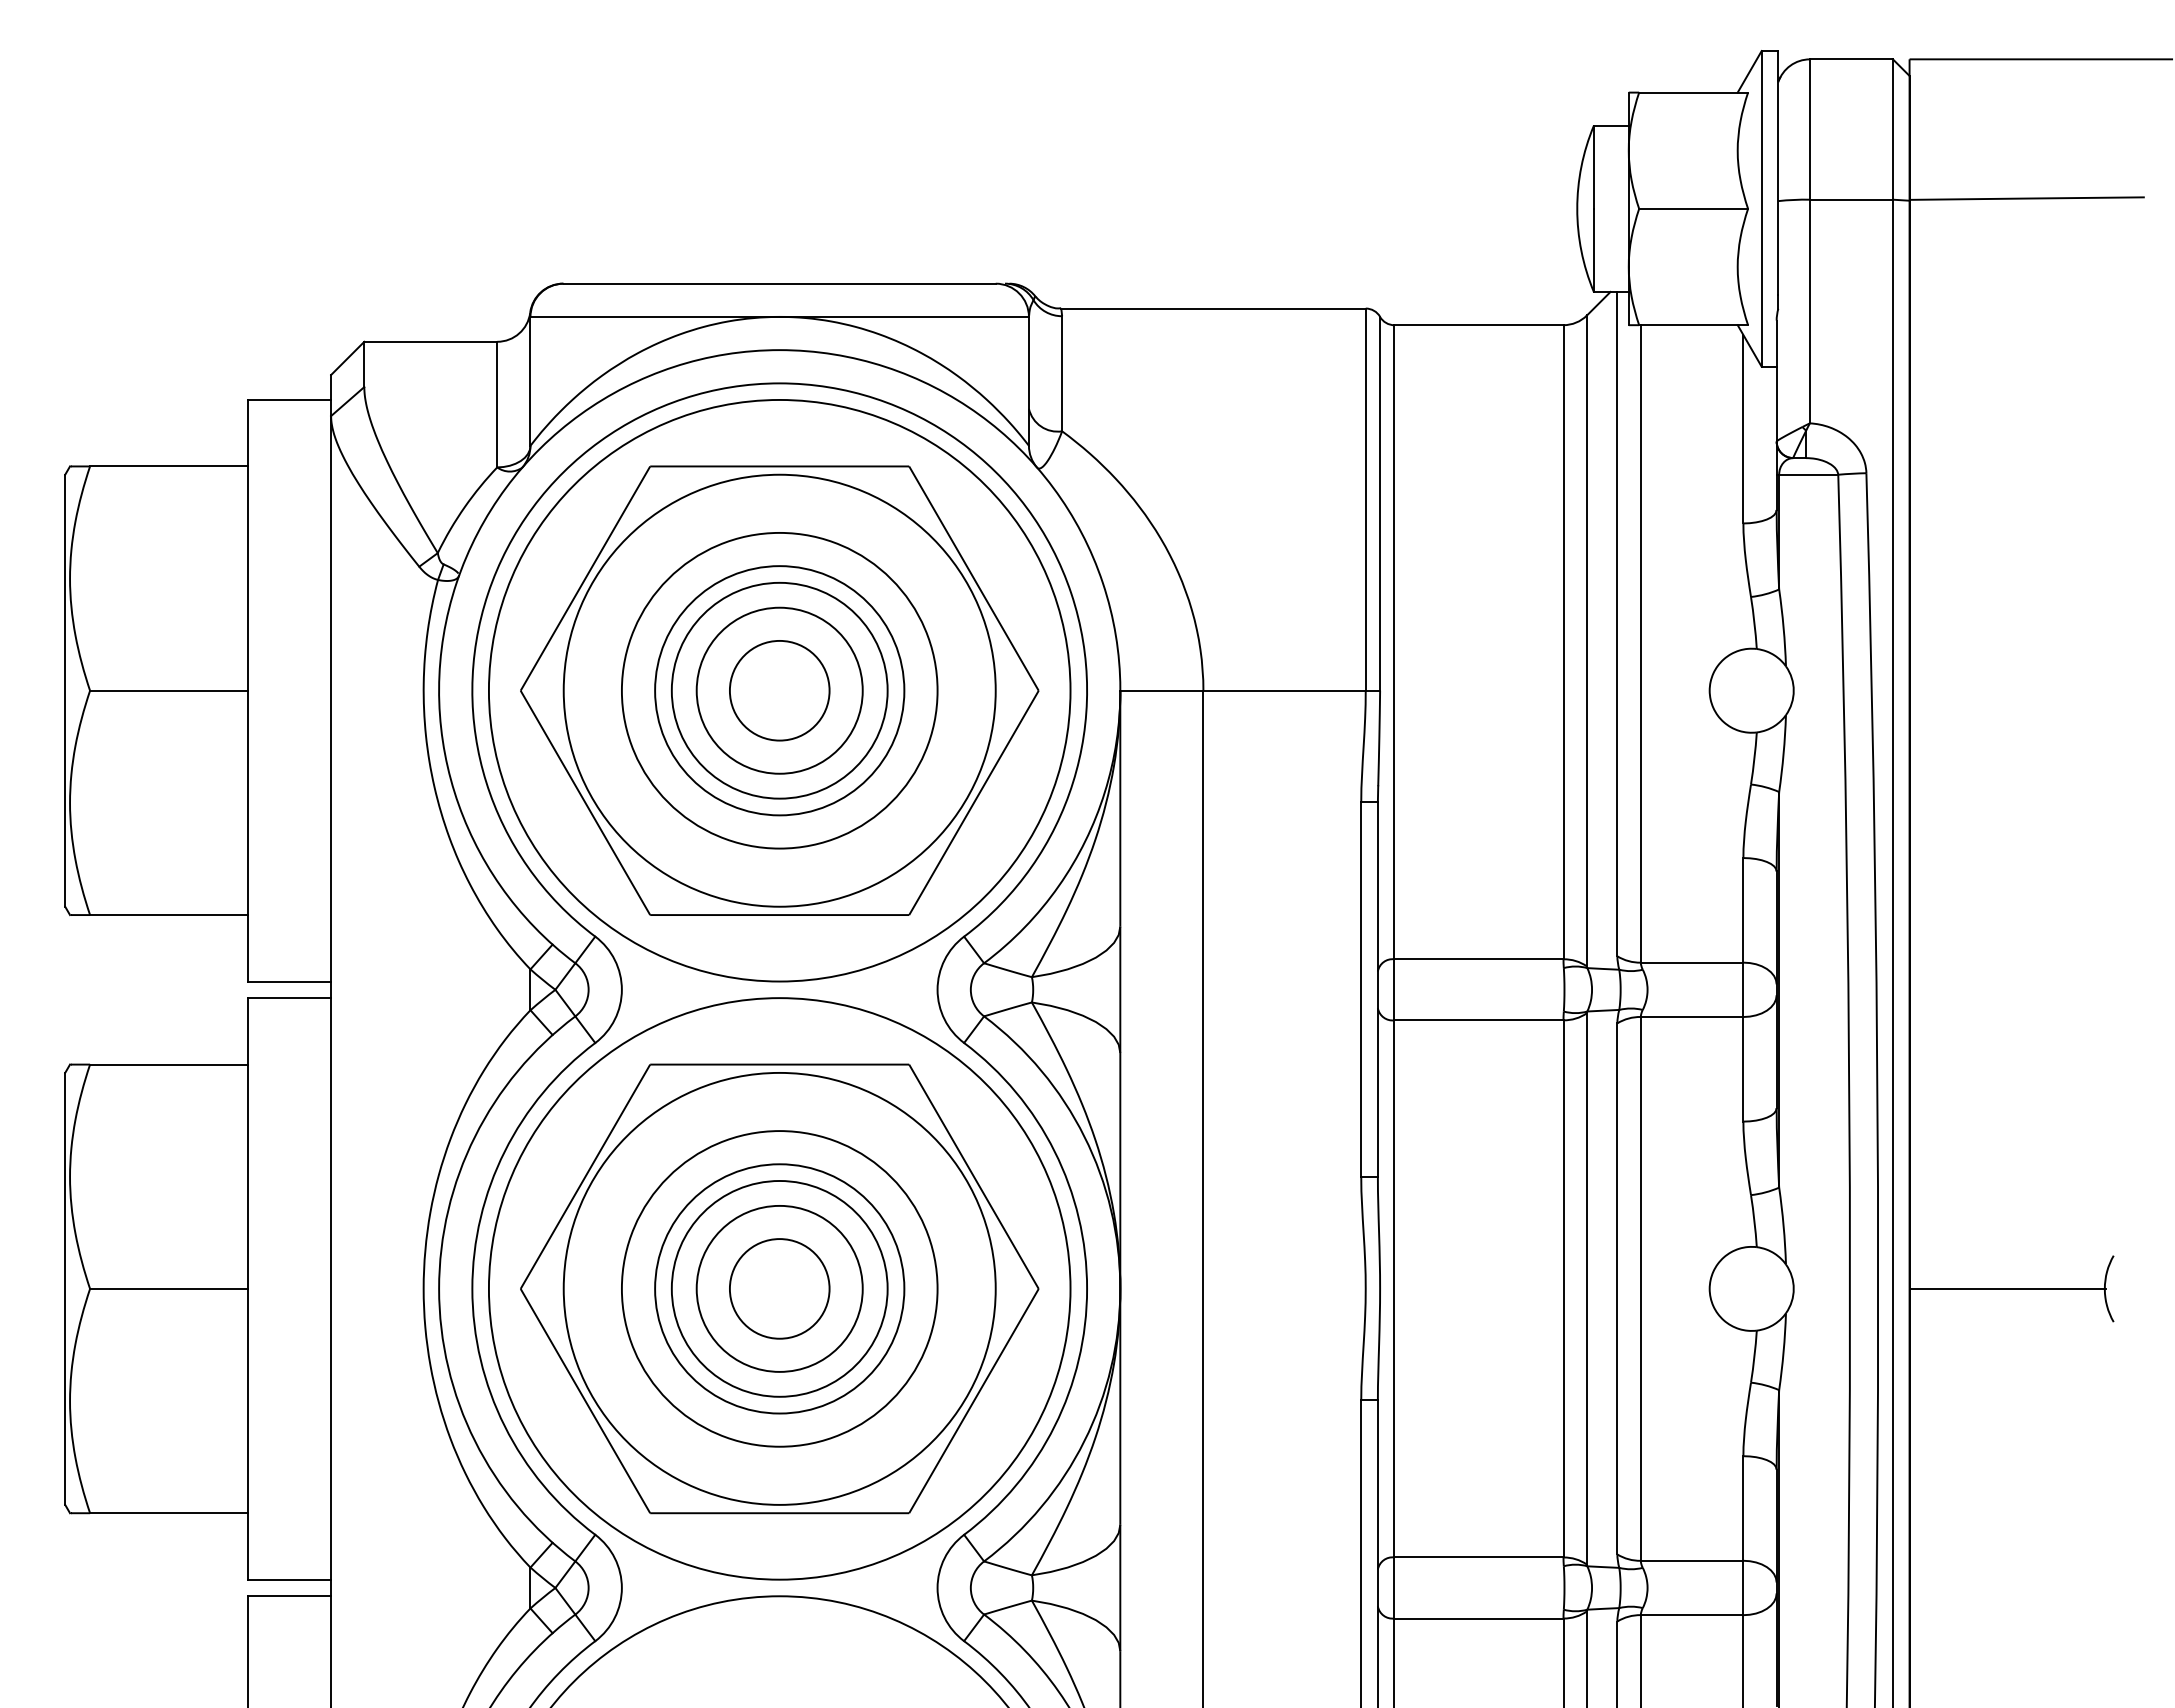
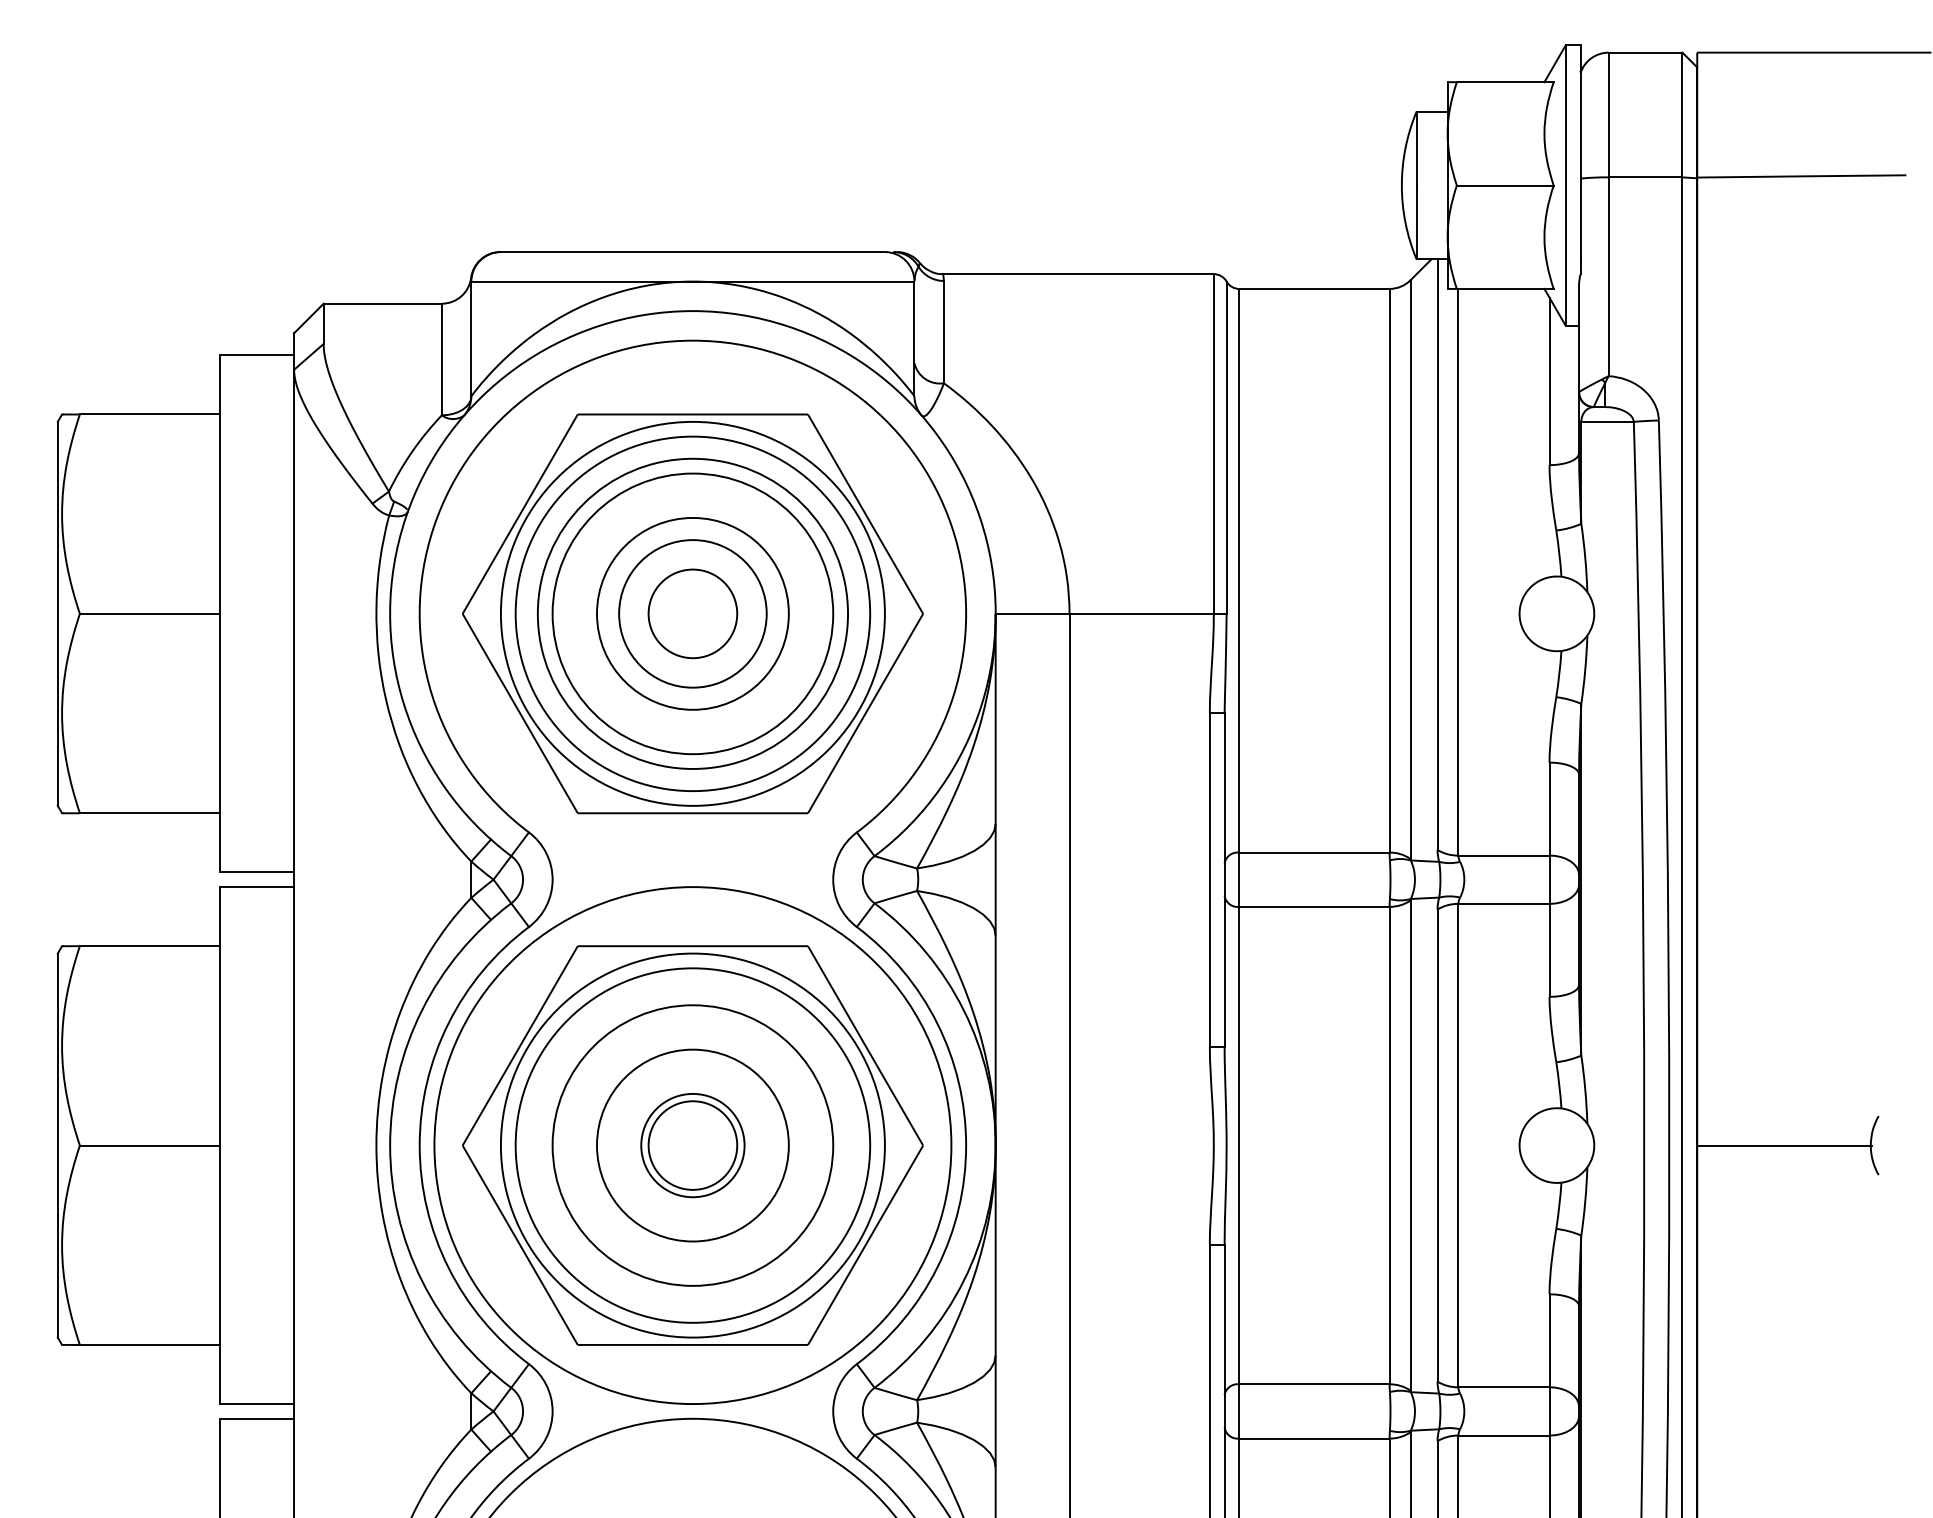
circle: (779, 690) -> (692, 613), size x0.6
circle: (779, 690) -> (692, 613), size x1.6
circle: (779, 1288) -> (692, 1145), size x0.7
circle: (779, 1288) -> (692, 1145), size x1.6

